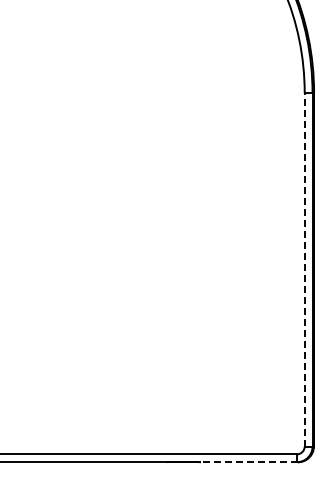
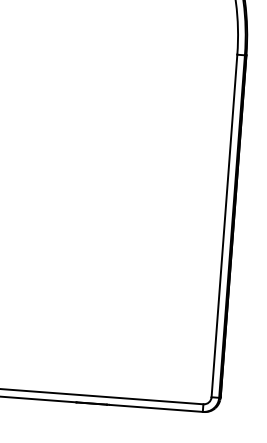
line: (304, 269) -> (224, 225), dashed -> solid
line: (249, 462) -> (156, 408), dashed -> solid

